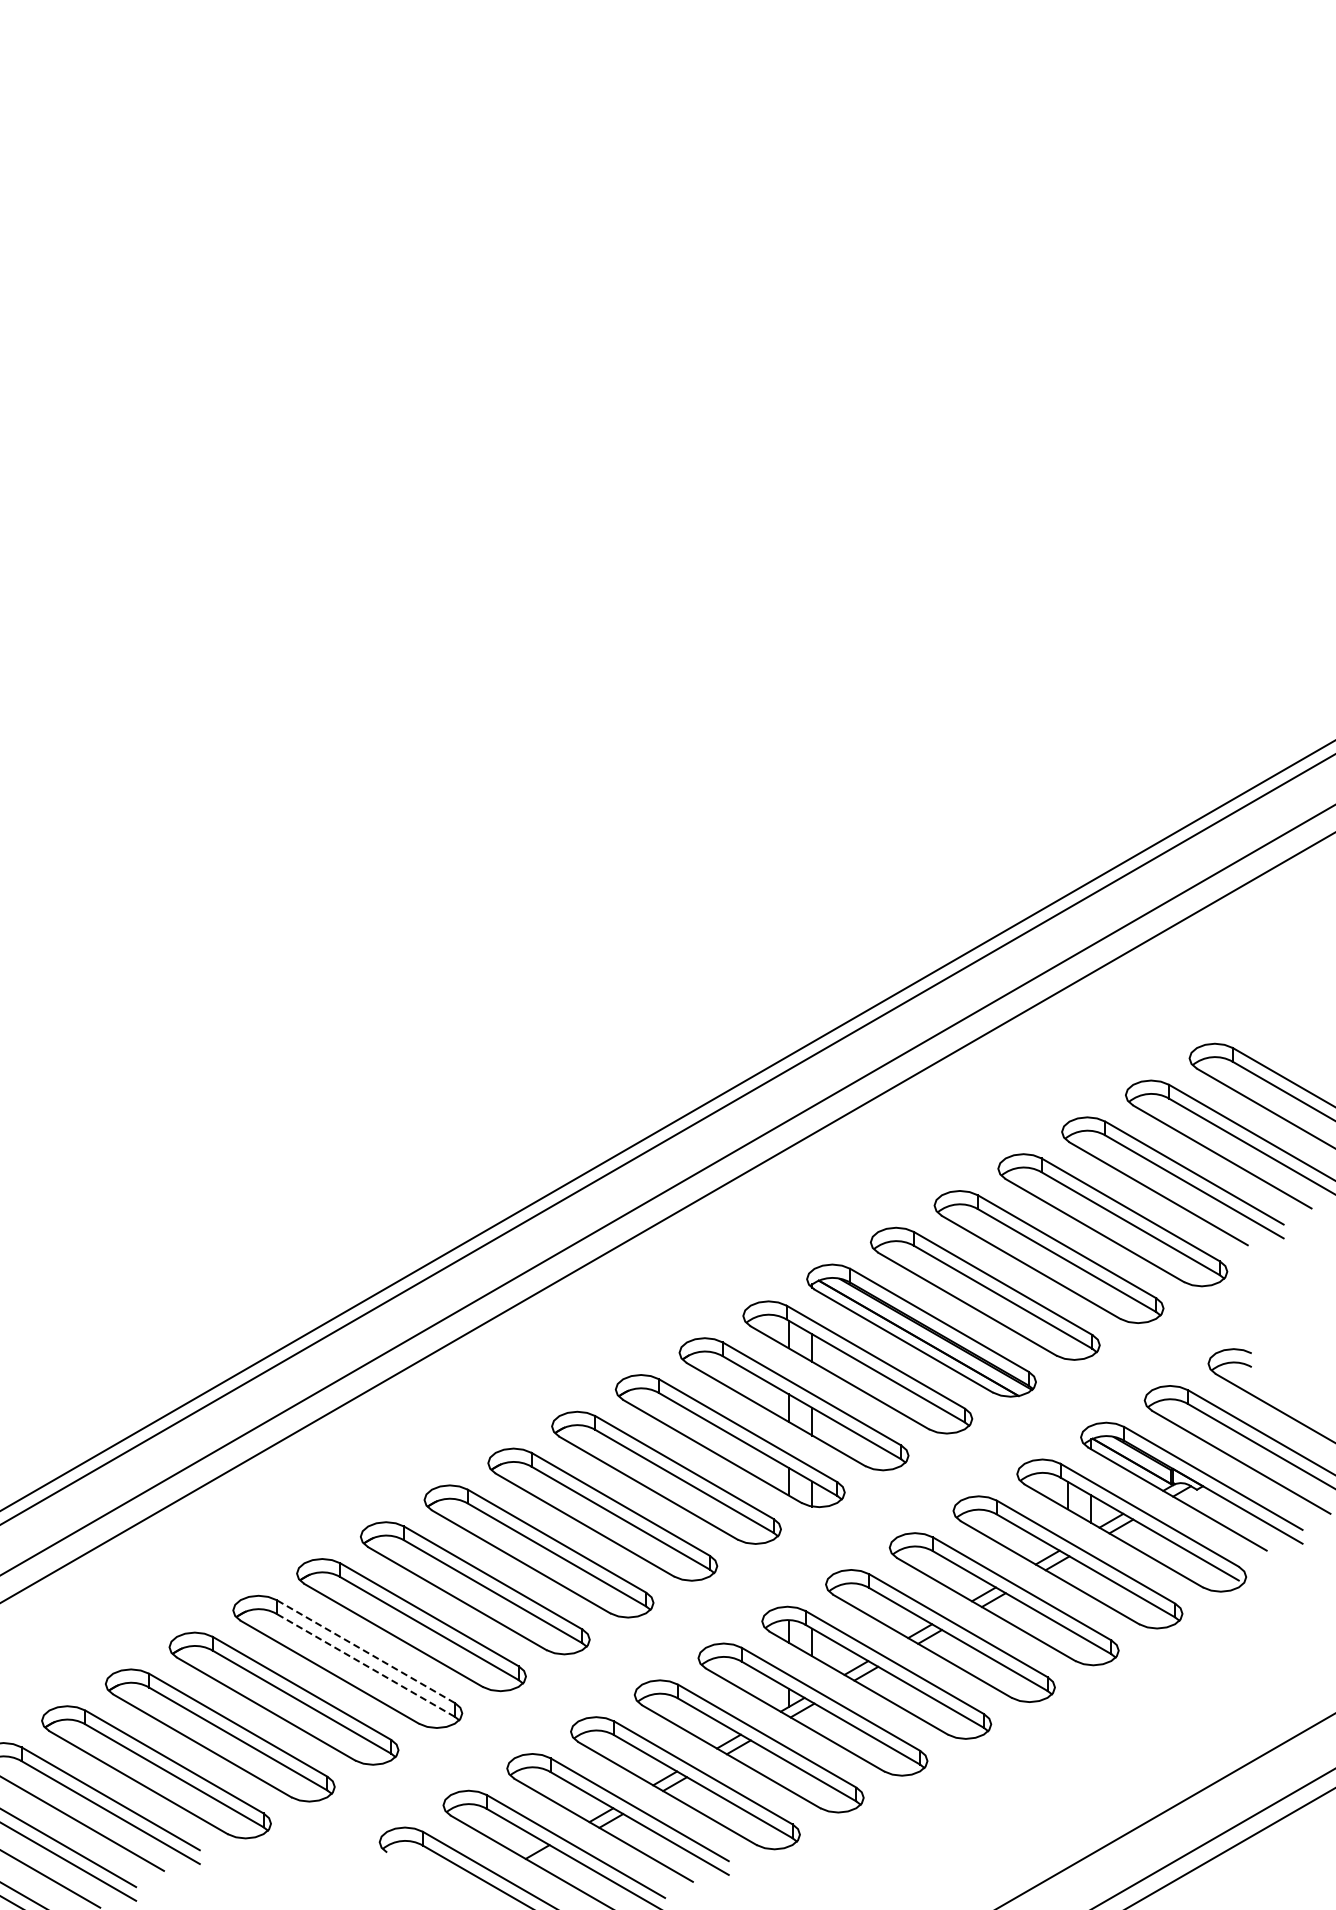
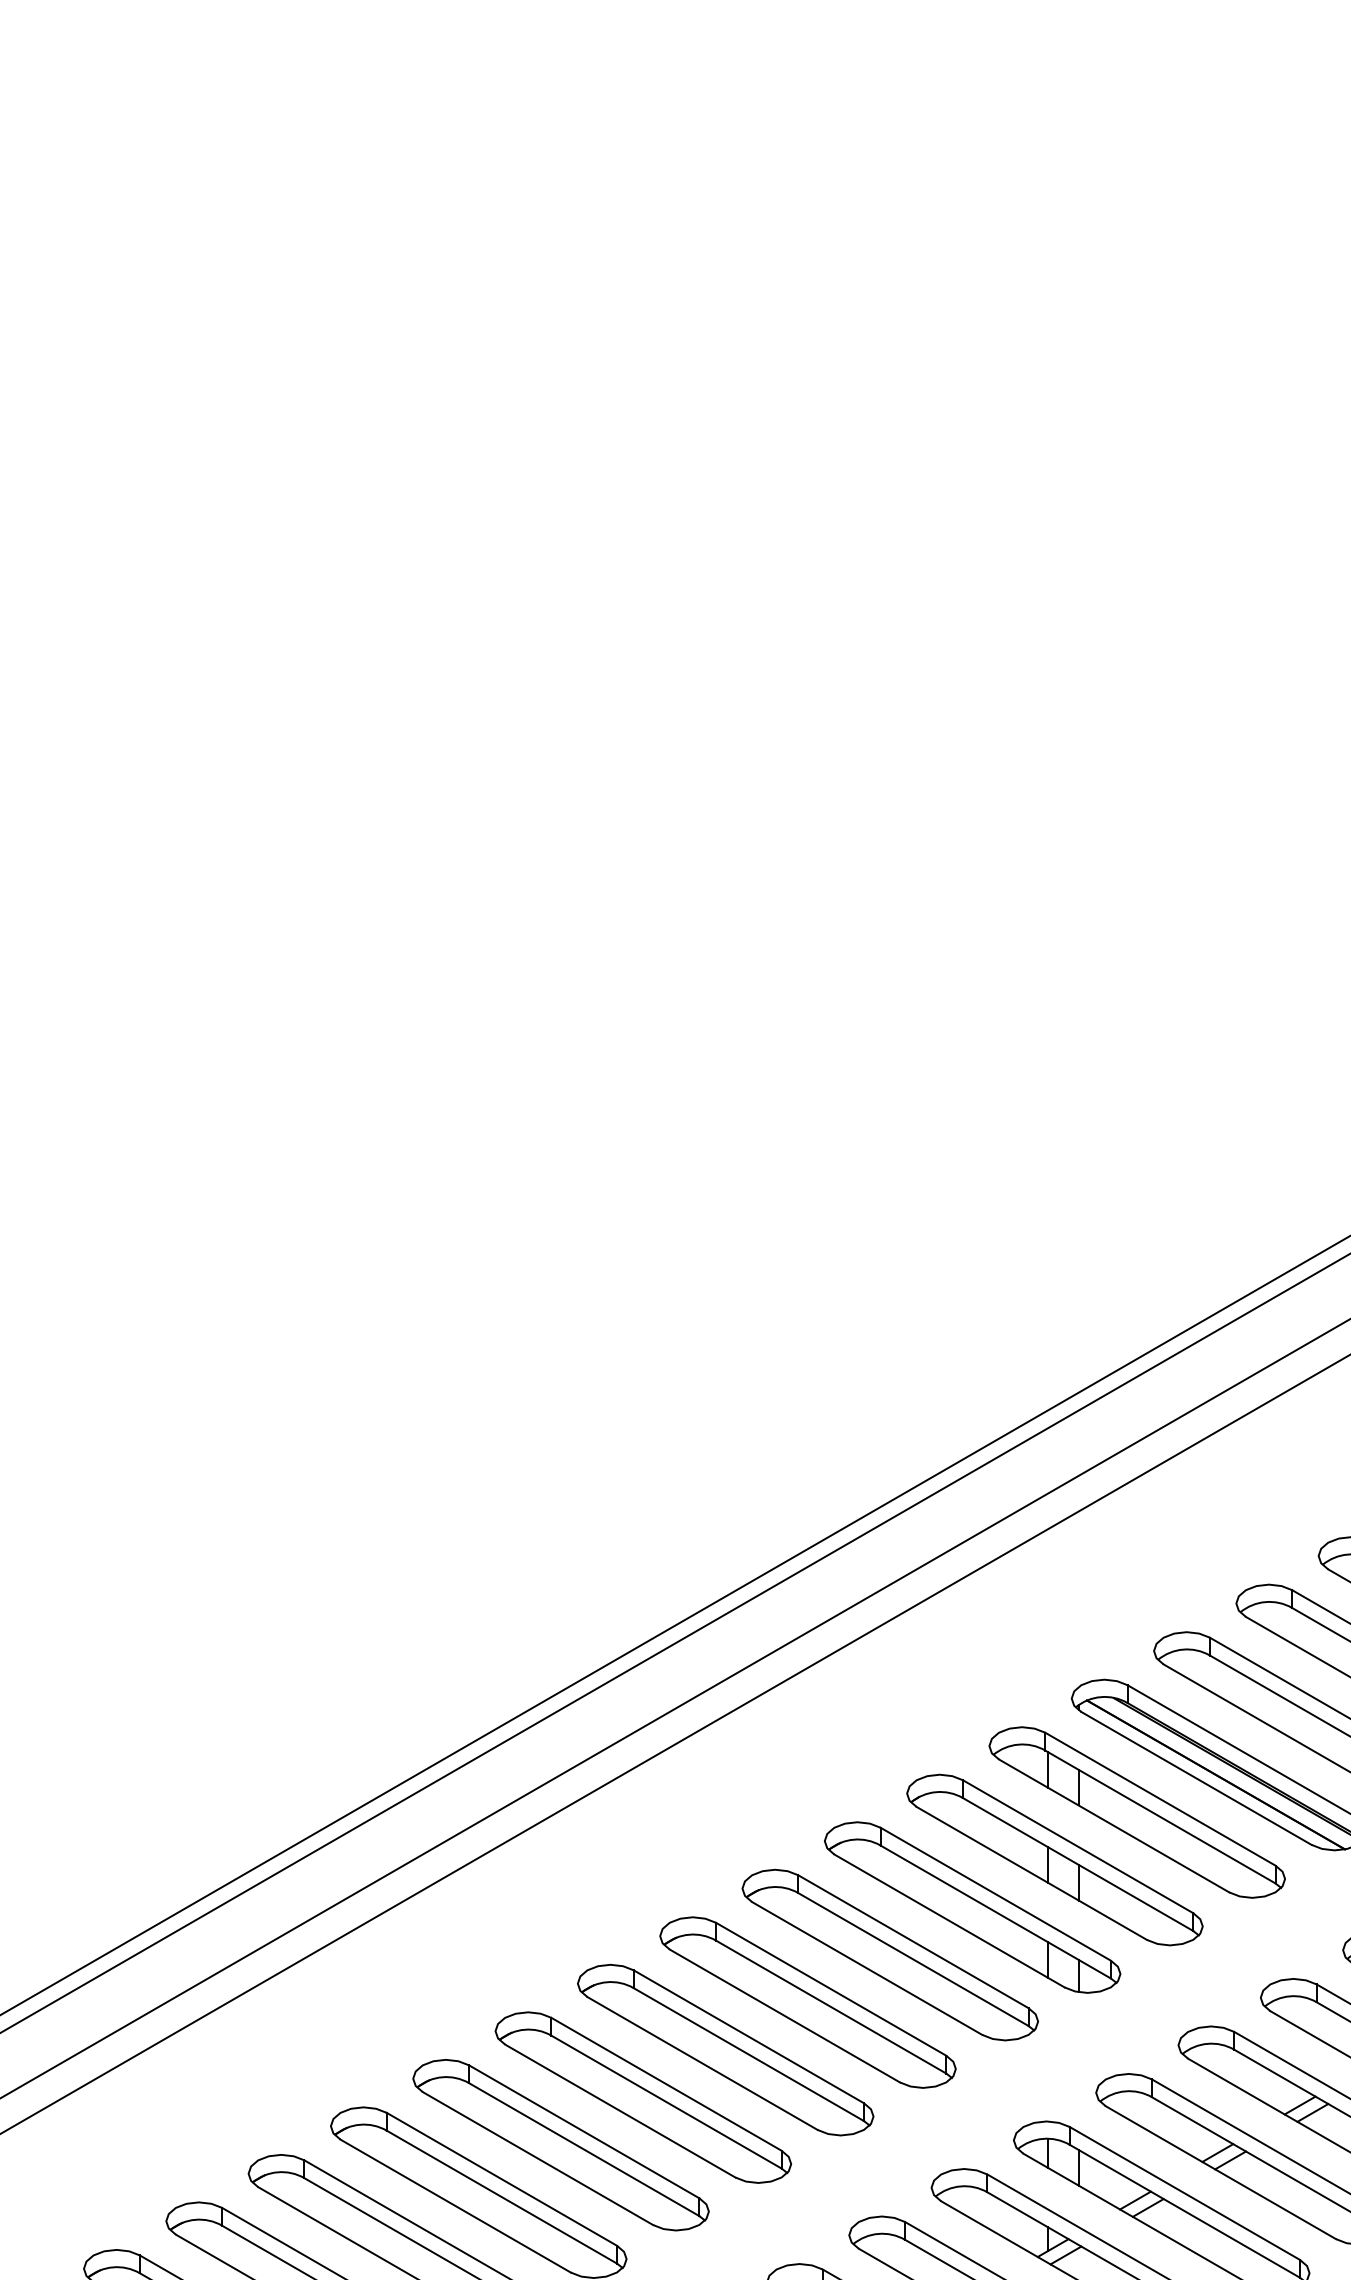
line: (365, 1651) -> (501, 2179), dashed -> solid
line: (365, 1665) -> (501, 2197), dashed -> solid

